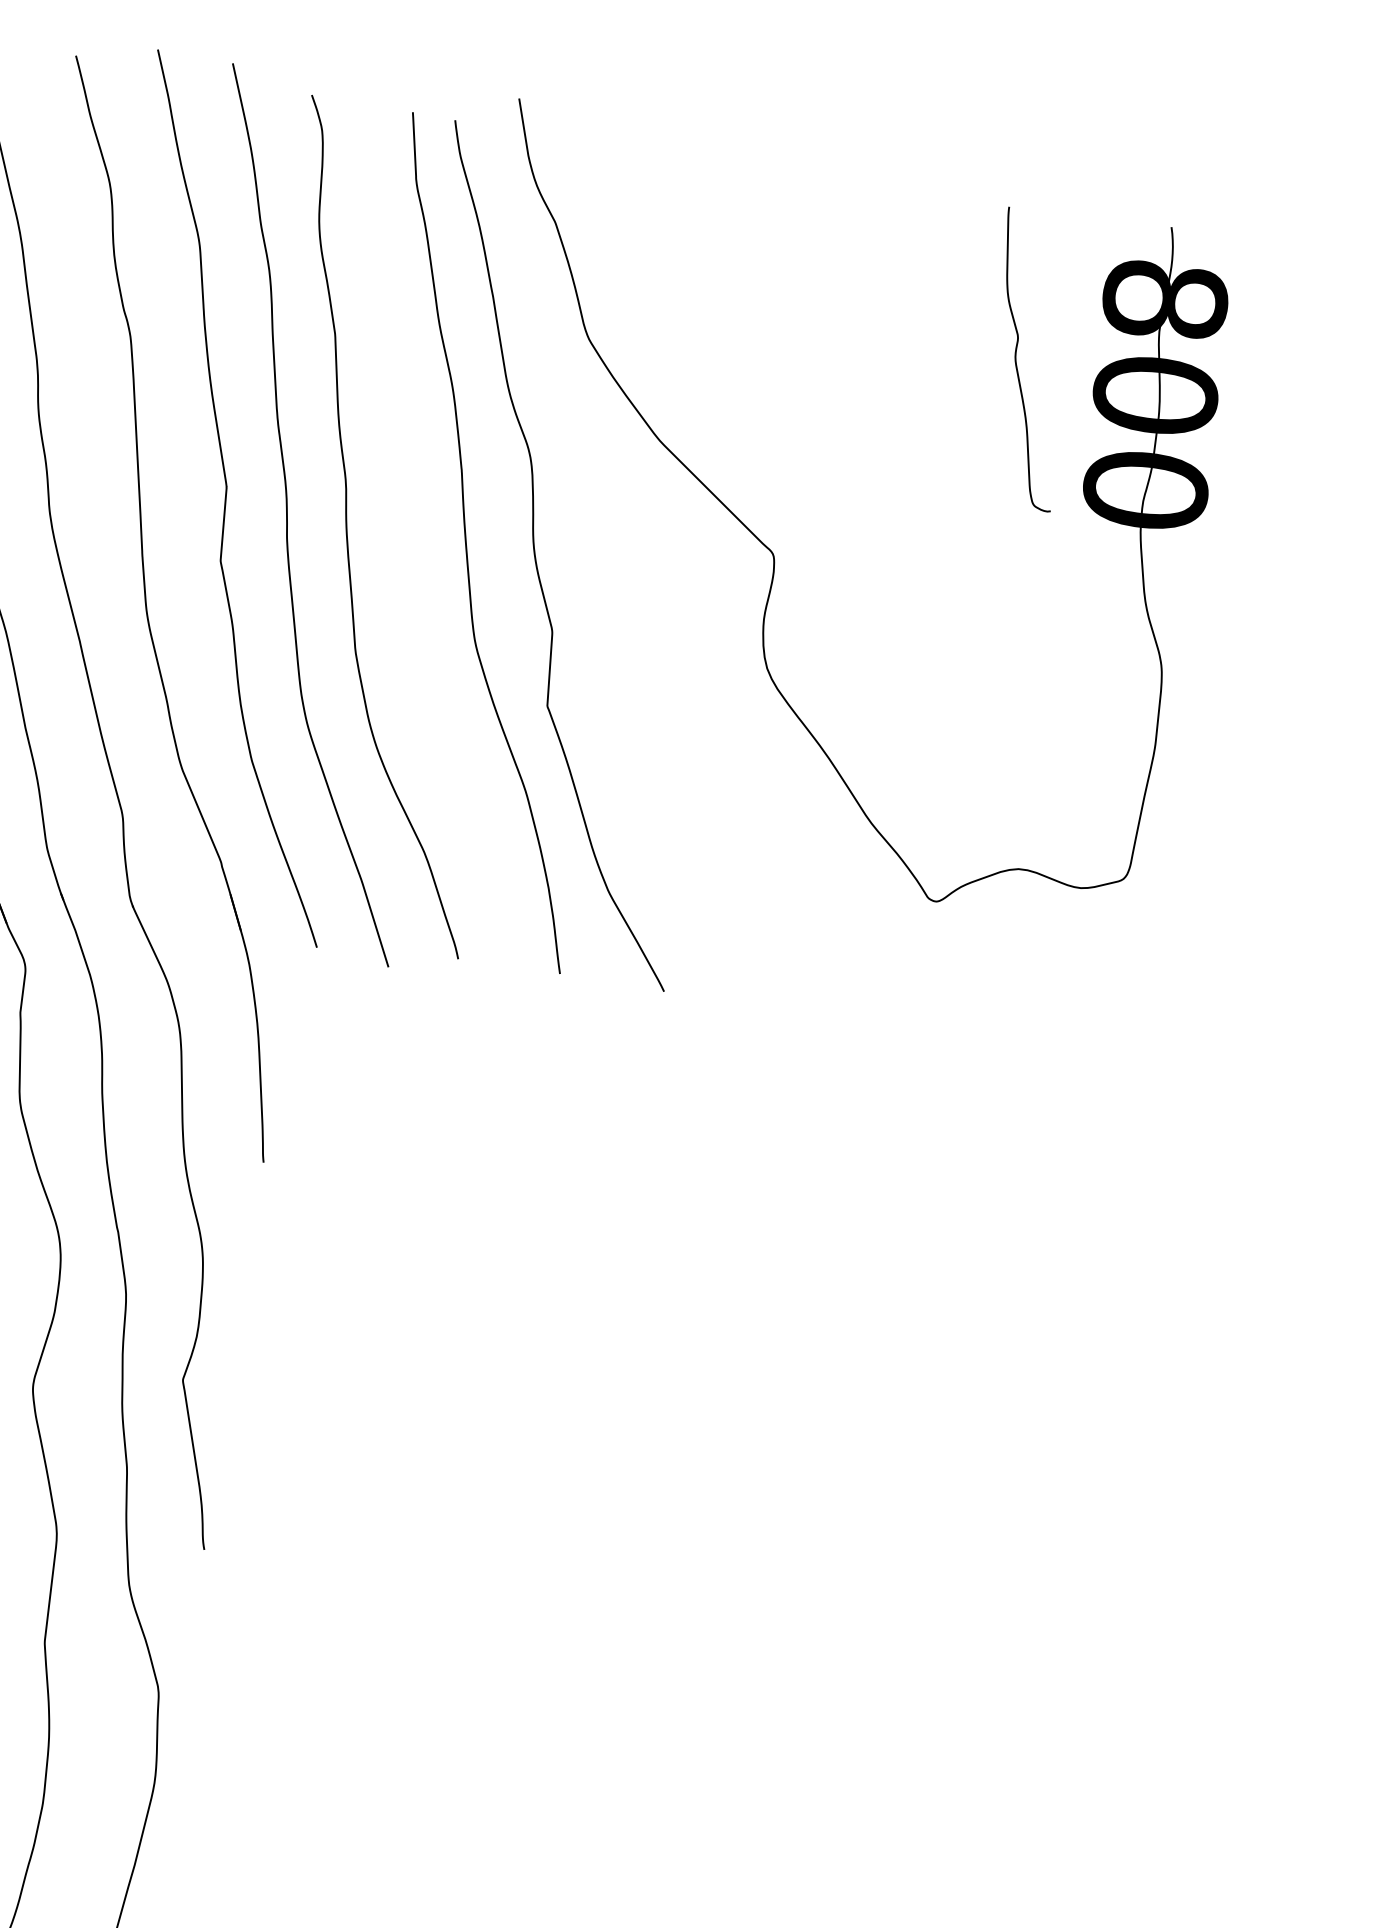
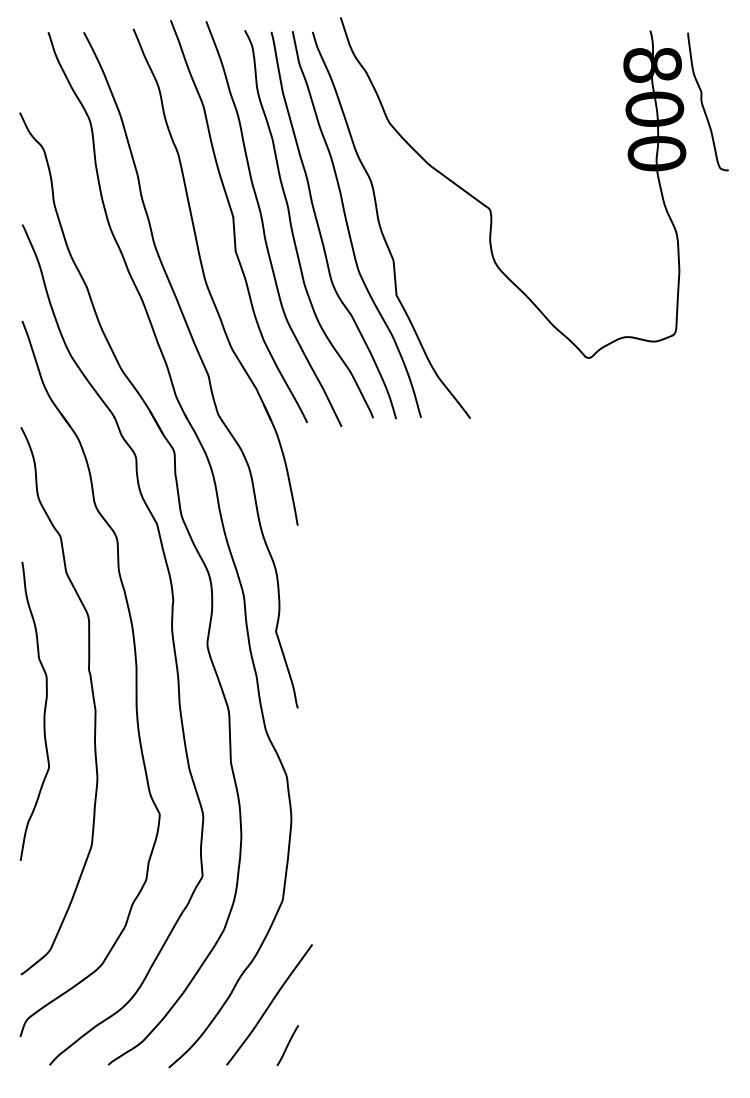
curve: (1017, 357) -> (702, 101), moved
curve: (407, 544) -> (320, 230), added

